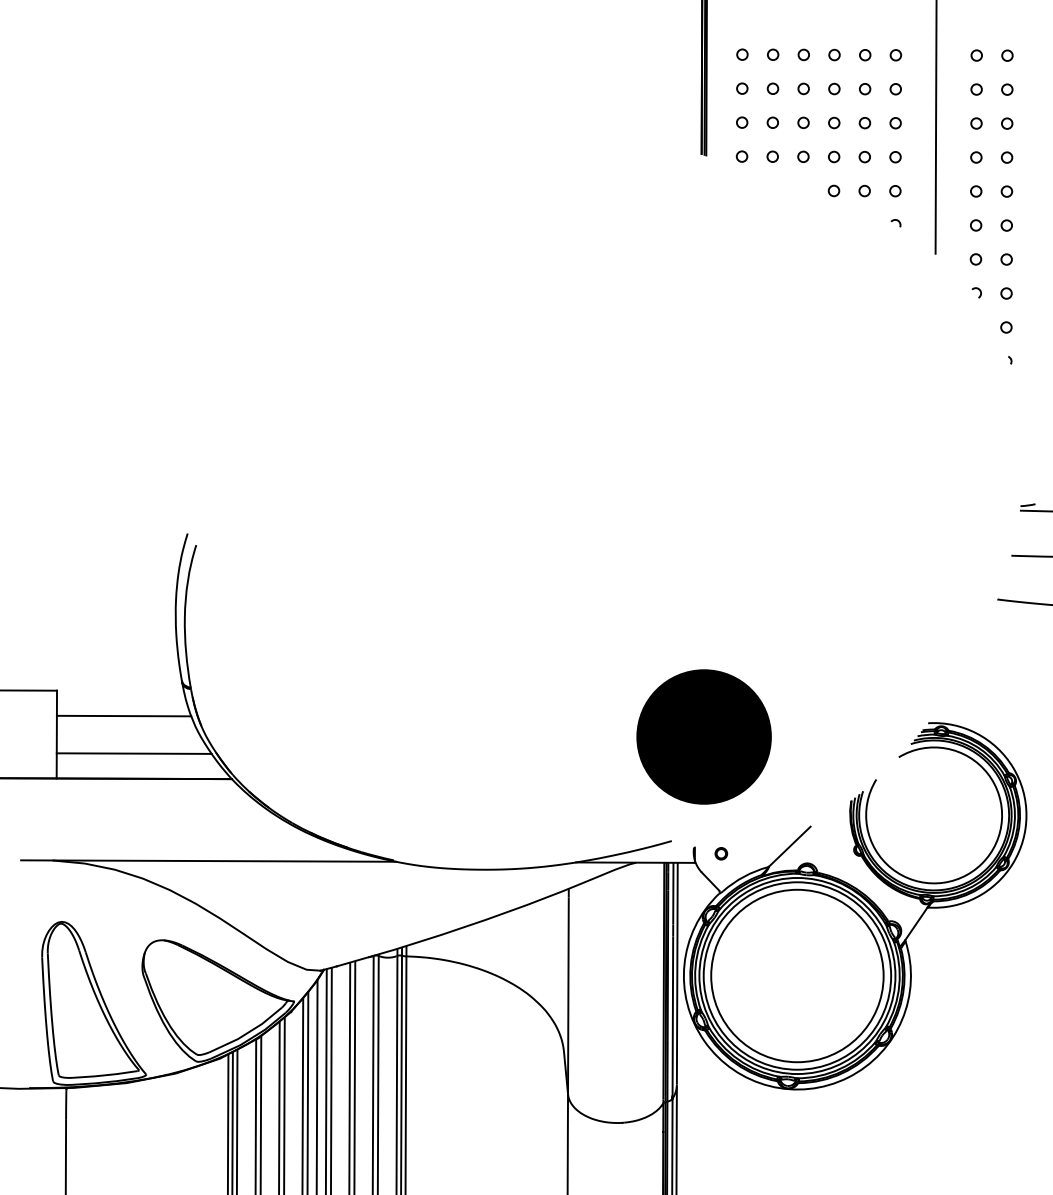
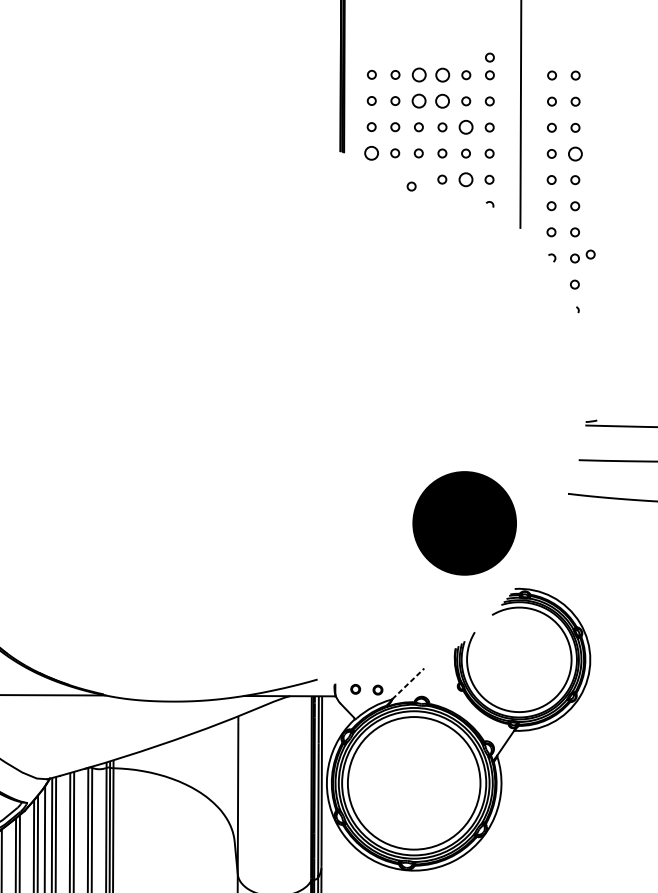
circle: (895, 32) -> (489, 57), added
circle: (803, 54) -> (418, 74), size x1.6
circle: (834, 54) -> (442, 74), size x1.6
circle: (803, 88) -> (418, 100), size x1.6
circle: (834, 88) -> (442, 100), size x1.6
circle: (864, 123) -> (465, 127), size x1.6
circle: (741, 156) -> (371, 153), size x1.6
circle: (1006, 157) -> (574, 153), size x1.6
circle: (864, 190) -> (465, 179), size x1.6
circle: (794, 199) -> (411, 186), added
circle: (1026, 288) -> (590, 254), added
part: (703, 736) -> (464, 523), moved
line: (789, 846) -> (408, 683), solid -> dashed
part: (750, 854) -> (378, 689), added

